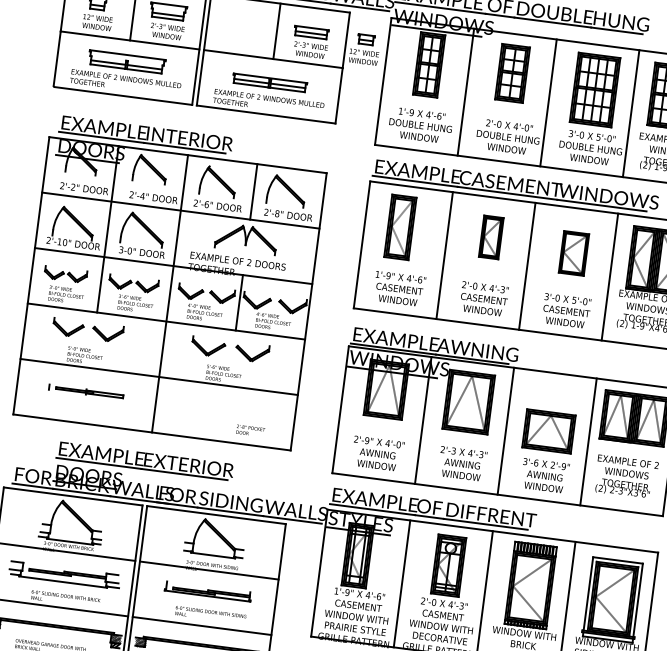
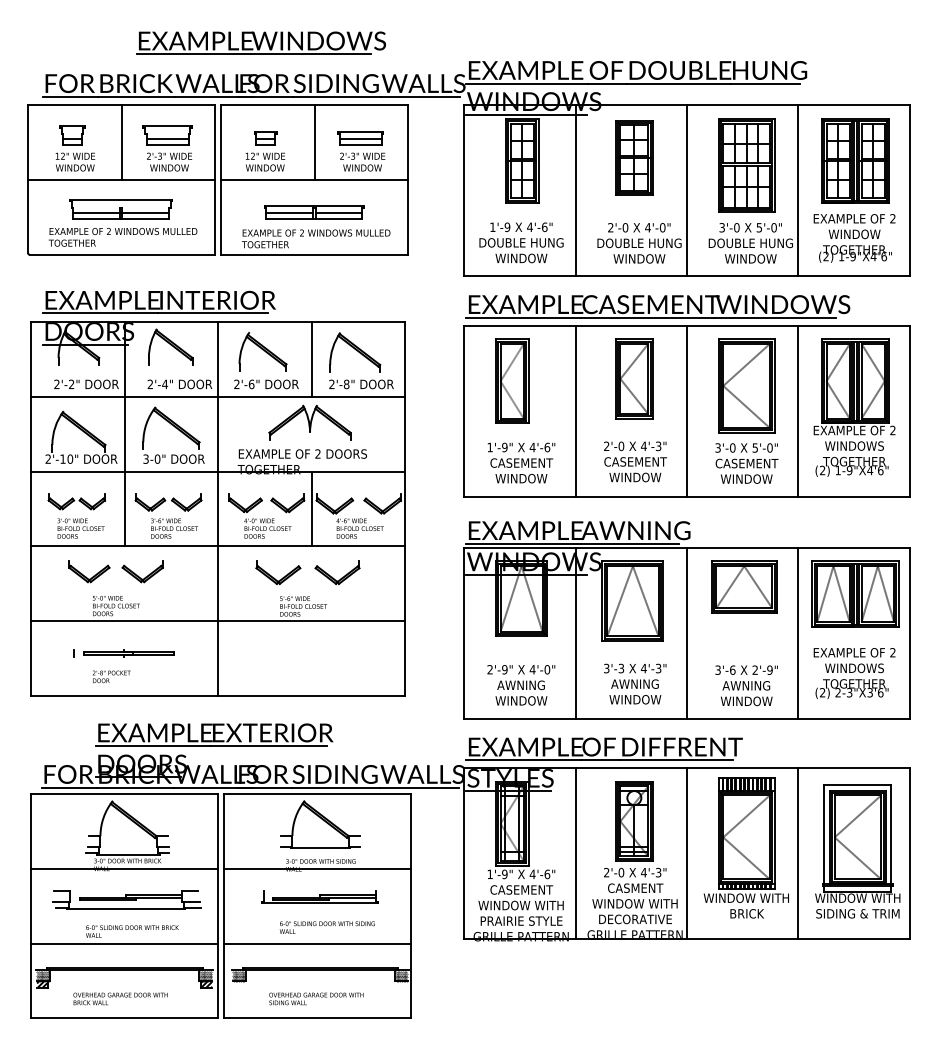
part: (364, 49) -> (265, 151), moved
part: (491, 237) -> (634, 378), size x1.43
part: (573, 253) -> (746, 385), size x1.67
text: (250, 430) -> (111, 676), moved
part: (549, 430) -> (744, 586), moved
text: (442, 449) -> (606, 668), 2'-3 -> 3'-3

